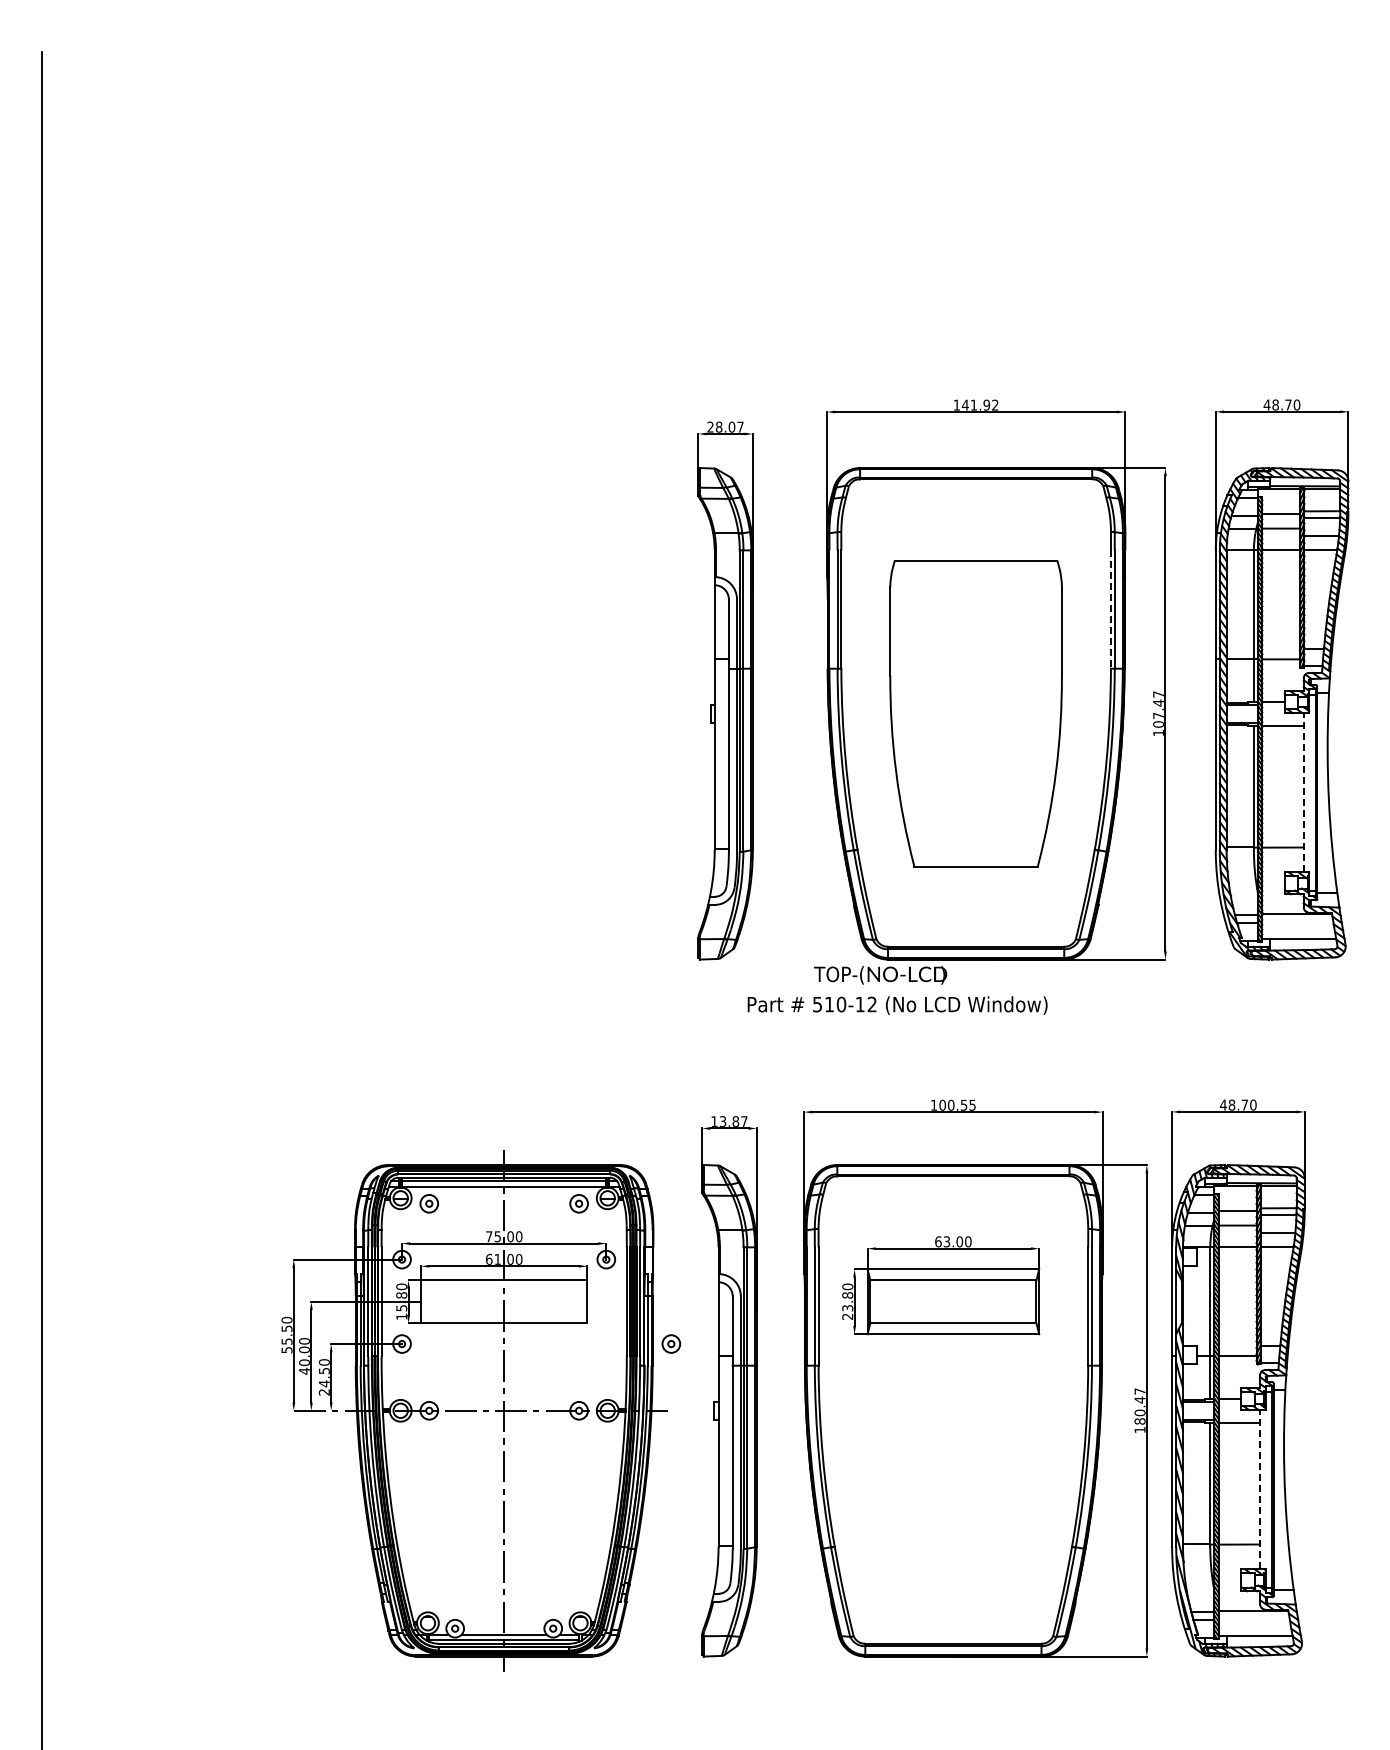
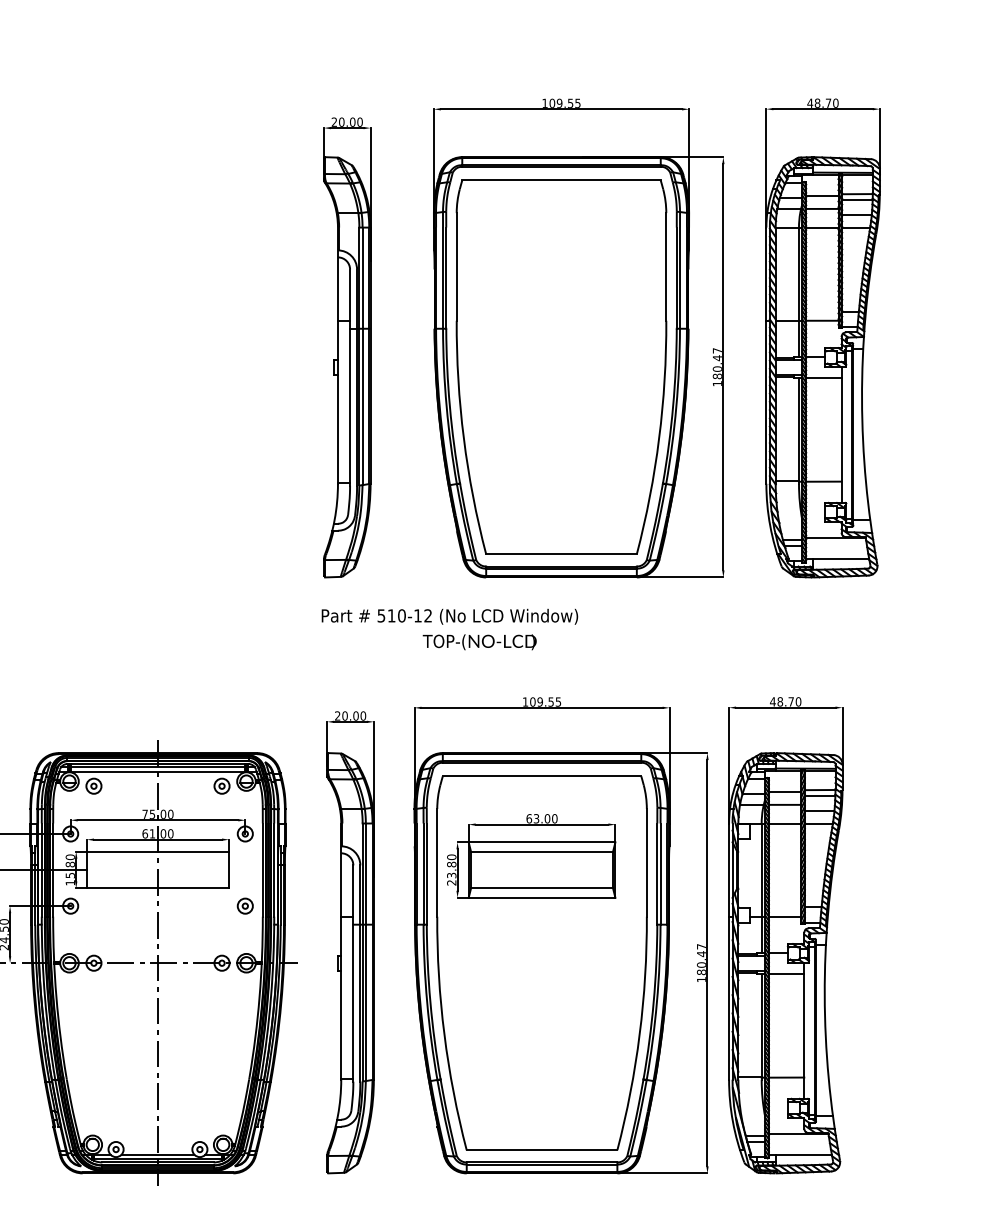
text: (979, 404) -> (564, 102), 141.92 -> 109.55
text: (729, 426) -> (350, 121), 28.07 -> 20.00
line: (1110, 610) -> (676, 278), dashed -> solid
part: (975, 713) -> (560, 367), size x1.43
text: (1158, 719) -> (717, 372), 107.47 -> 180.47
line: (1303, 792) -> (841, 434), dashed -> solid
text: (880, 975) -> (479, 642), moved
text: (897, 1005) -> (449, 616), moved
text: (950, 1105) -> (539, 702), 100.55 -> 109.55
text: (729, 1121) -> (350, 715), 13.87 -> 20.00
part: (671, 1343) -> (245, 905), moved
part: (953, 1410) -> (542, 962), added
line: (1260, 1489) -> (804, 1030), dashed -> solid

